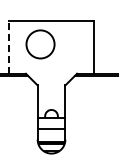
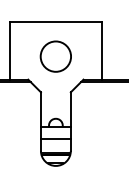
circle: (40, 44) -> (55, 56), moved
line: (8, 47) -> (9, 51), dashed -> solid

